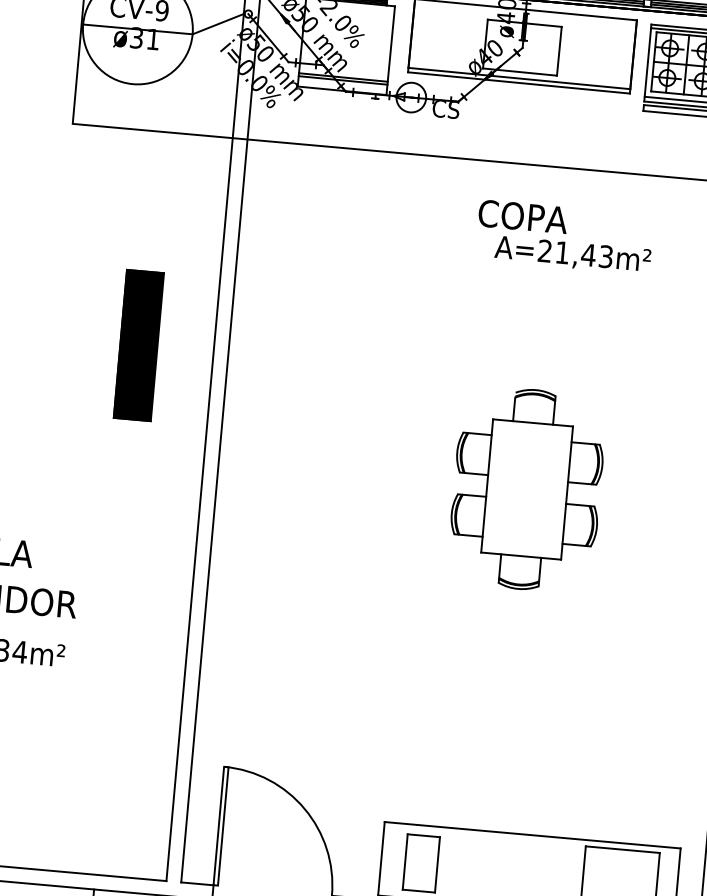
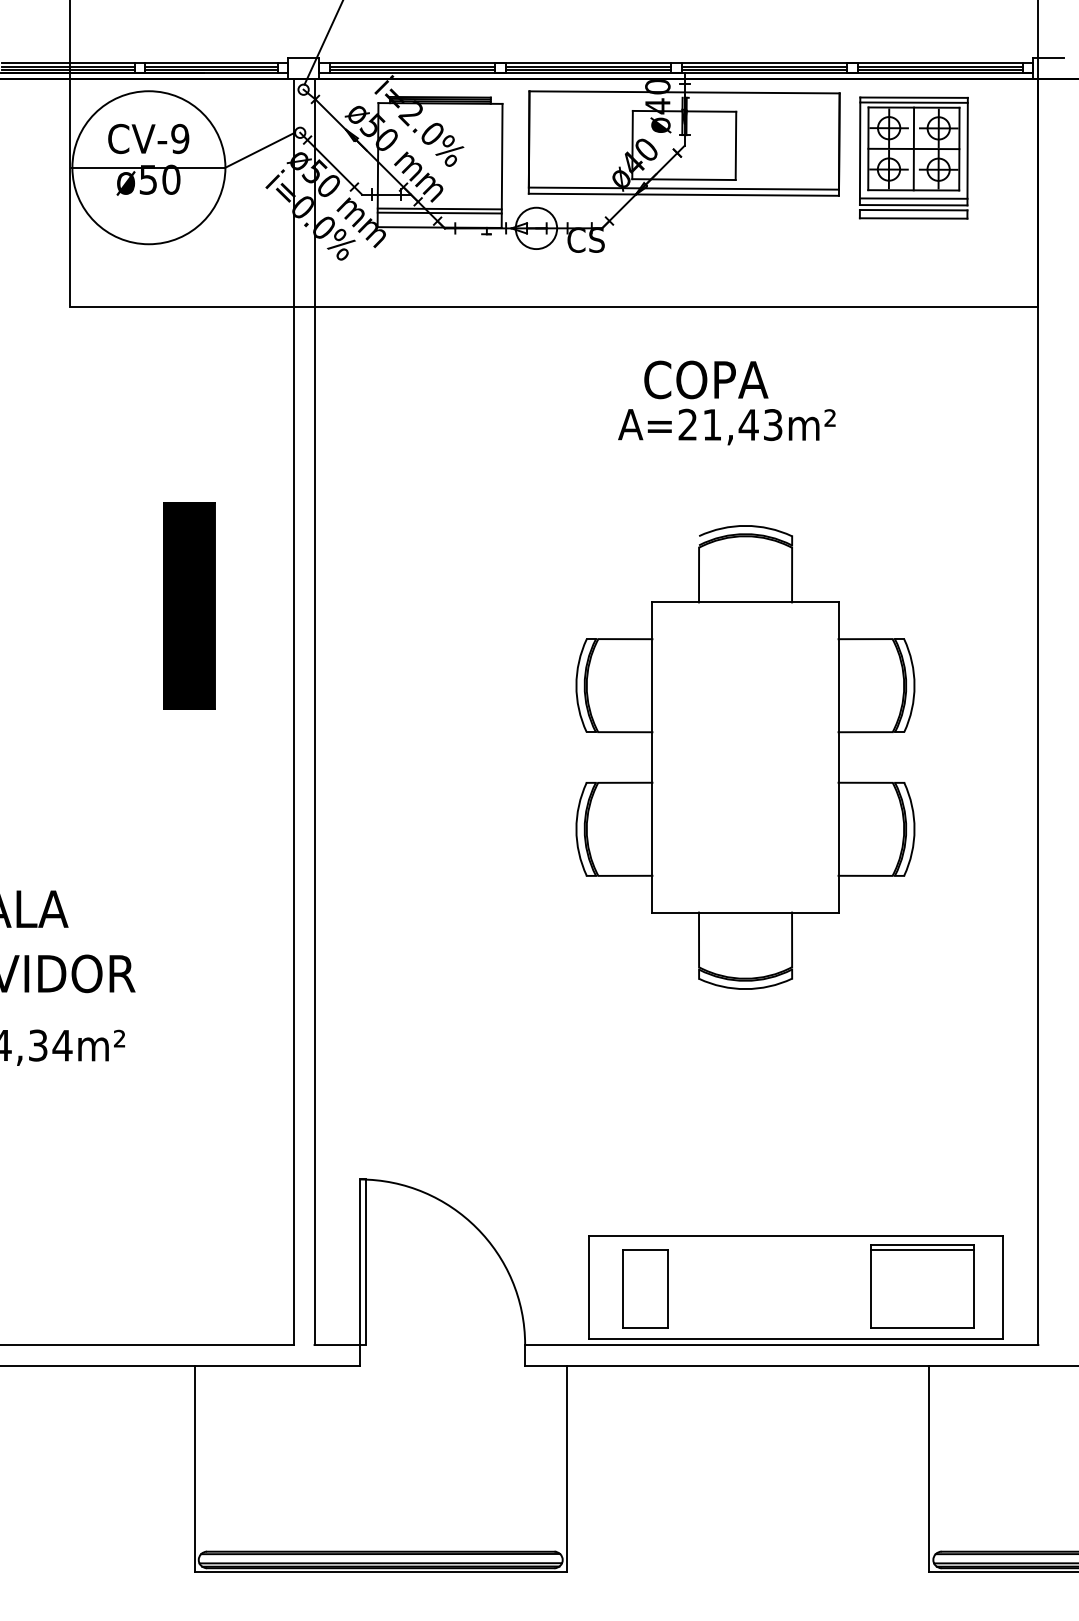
text: (145, 38) -> (160, 179), ø31 -> ø50
text: (572, 254) -> (726, 426), moved
part: (527, 489) -> (745, 757), size x1.67
line: (622, 853) -> (922, 1250), added

